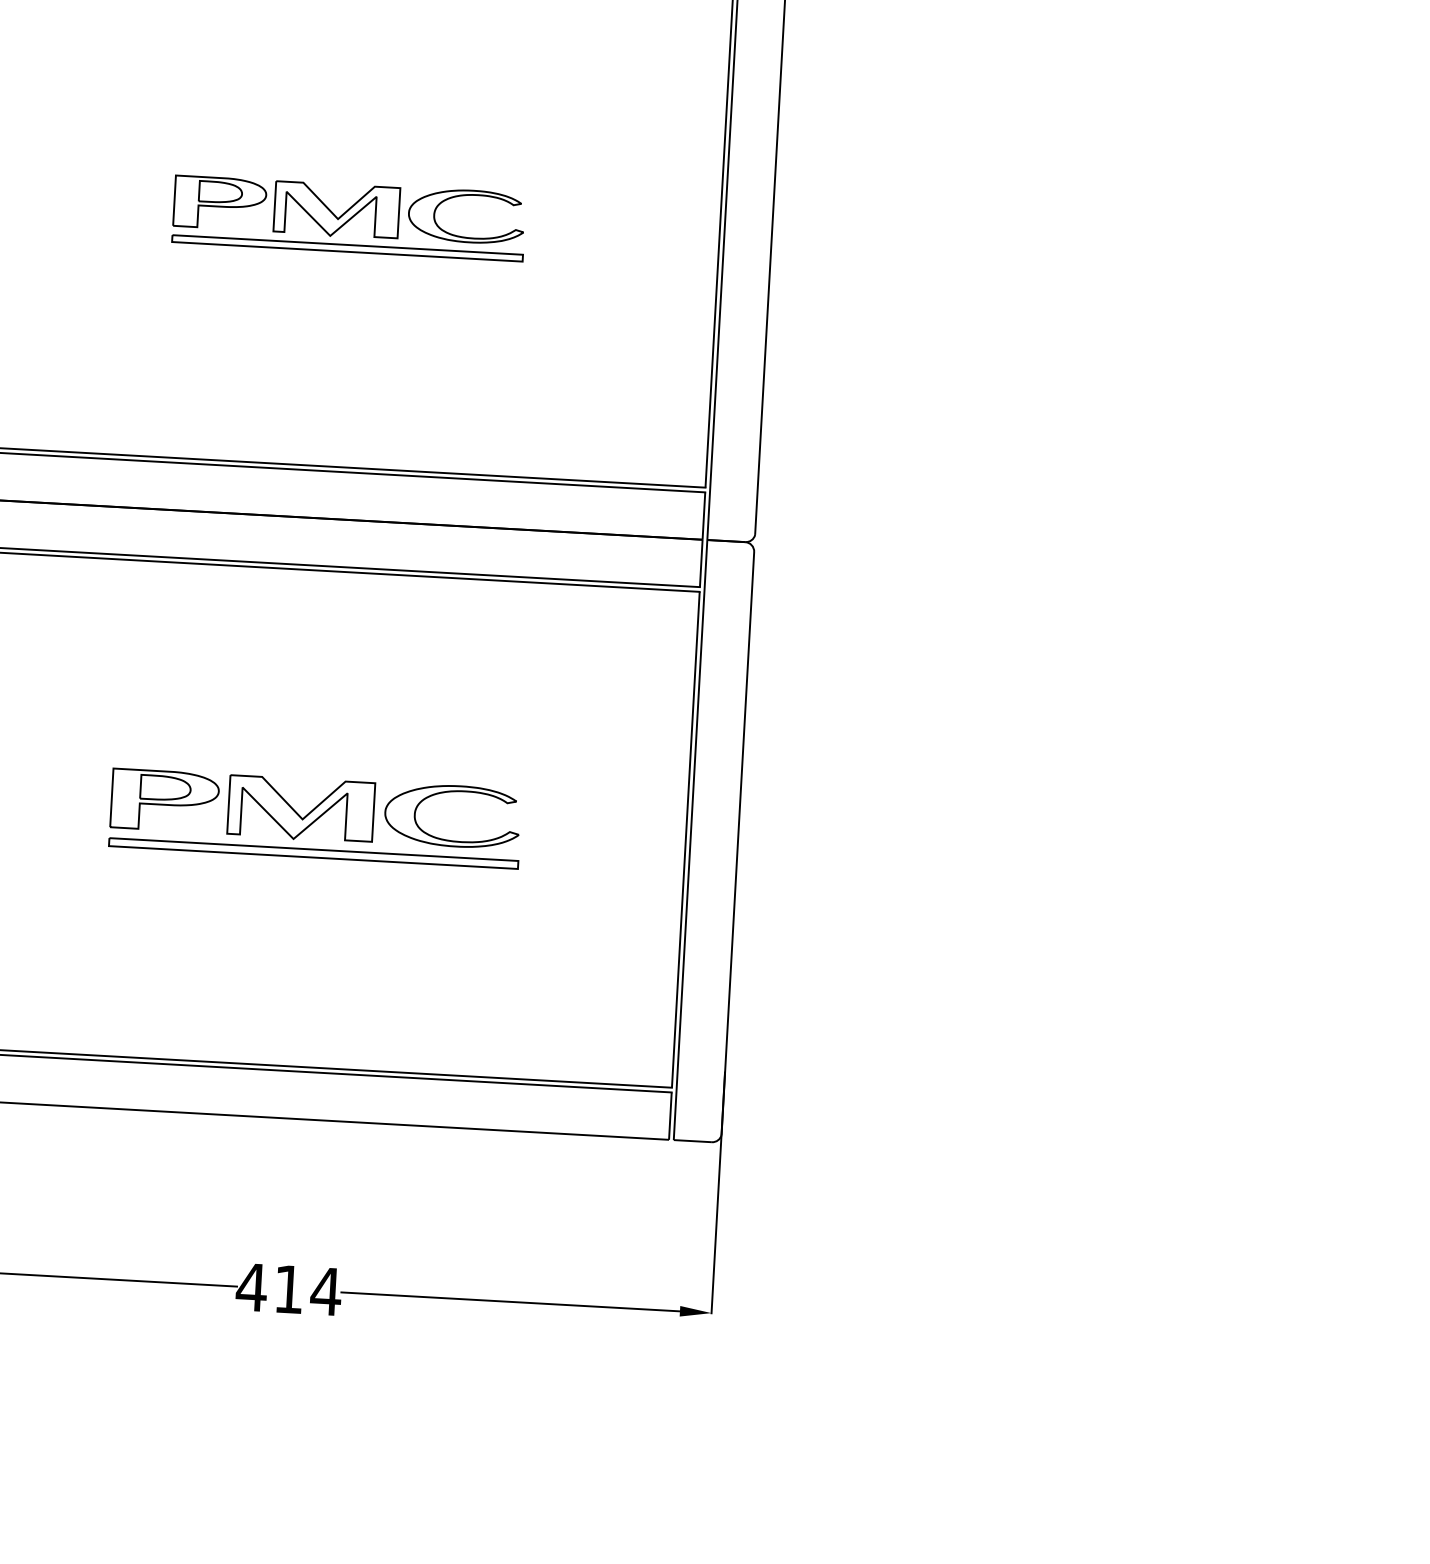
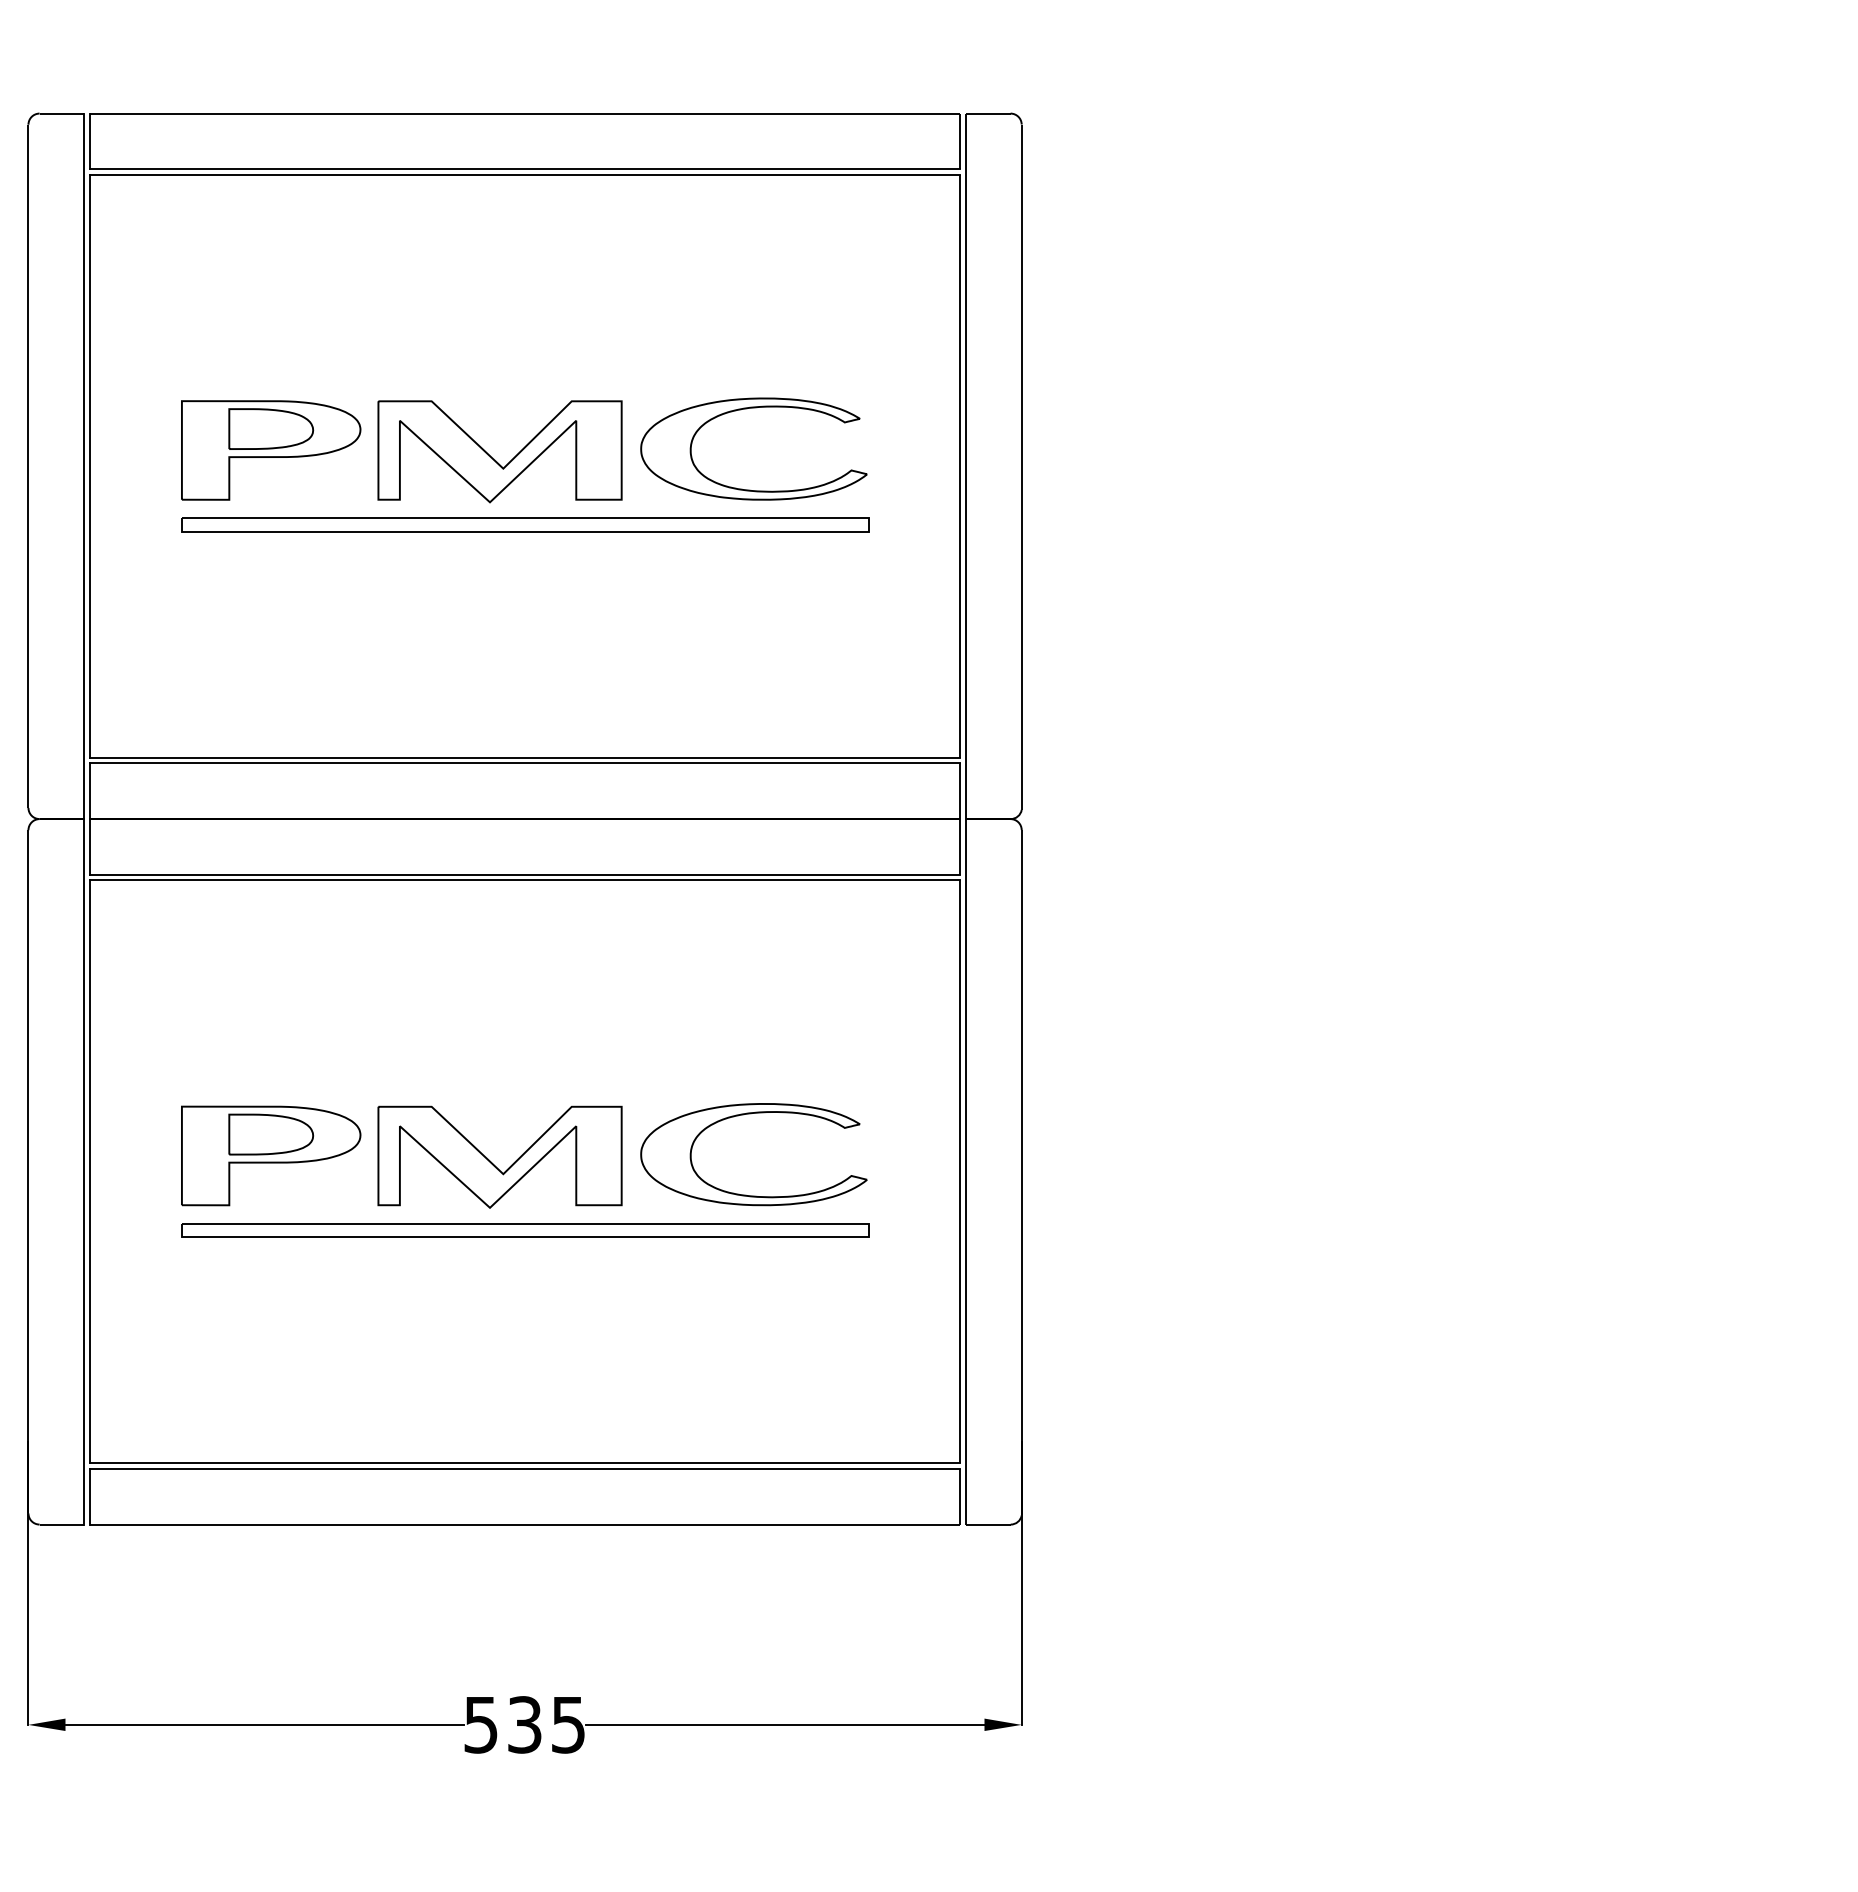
part: (349, 217) -> (525, 464), size x1.67
part: (315, 817) -> (525, 1170), size x1.43
text: (288, 1289) -> (524, 1724), 414 -> 535

